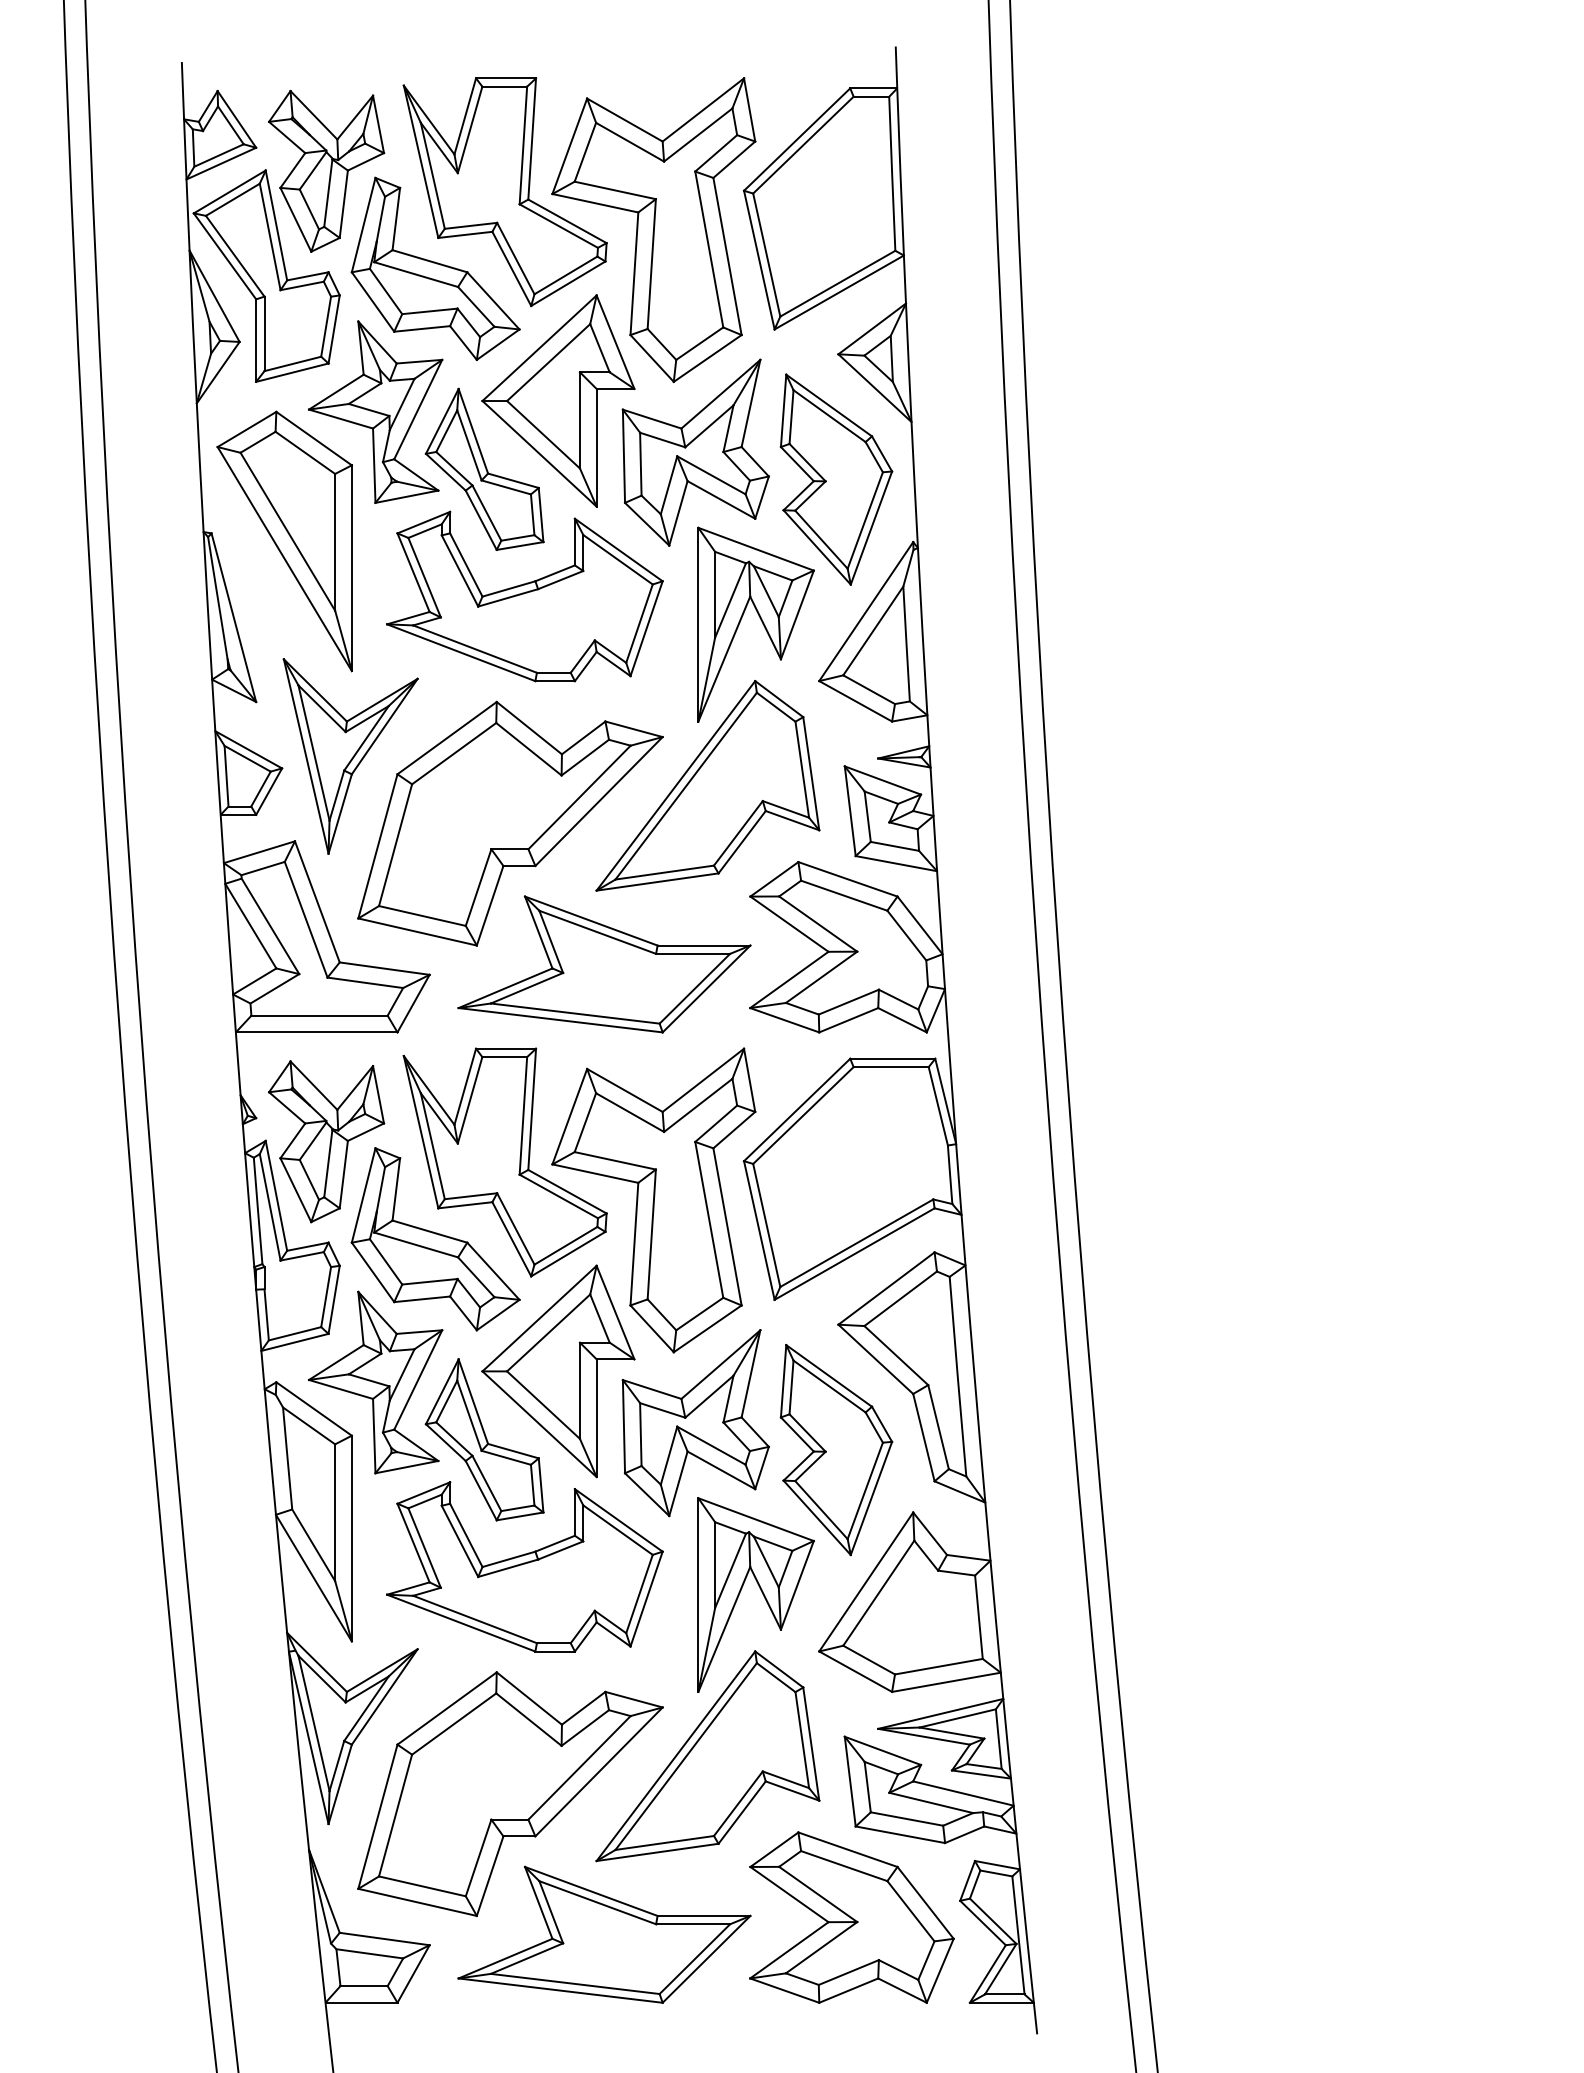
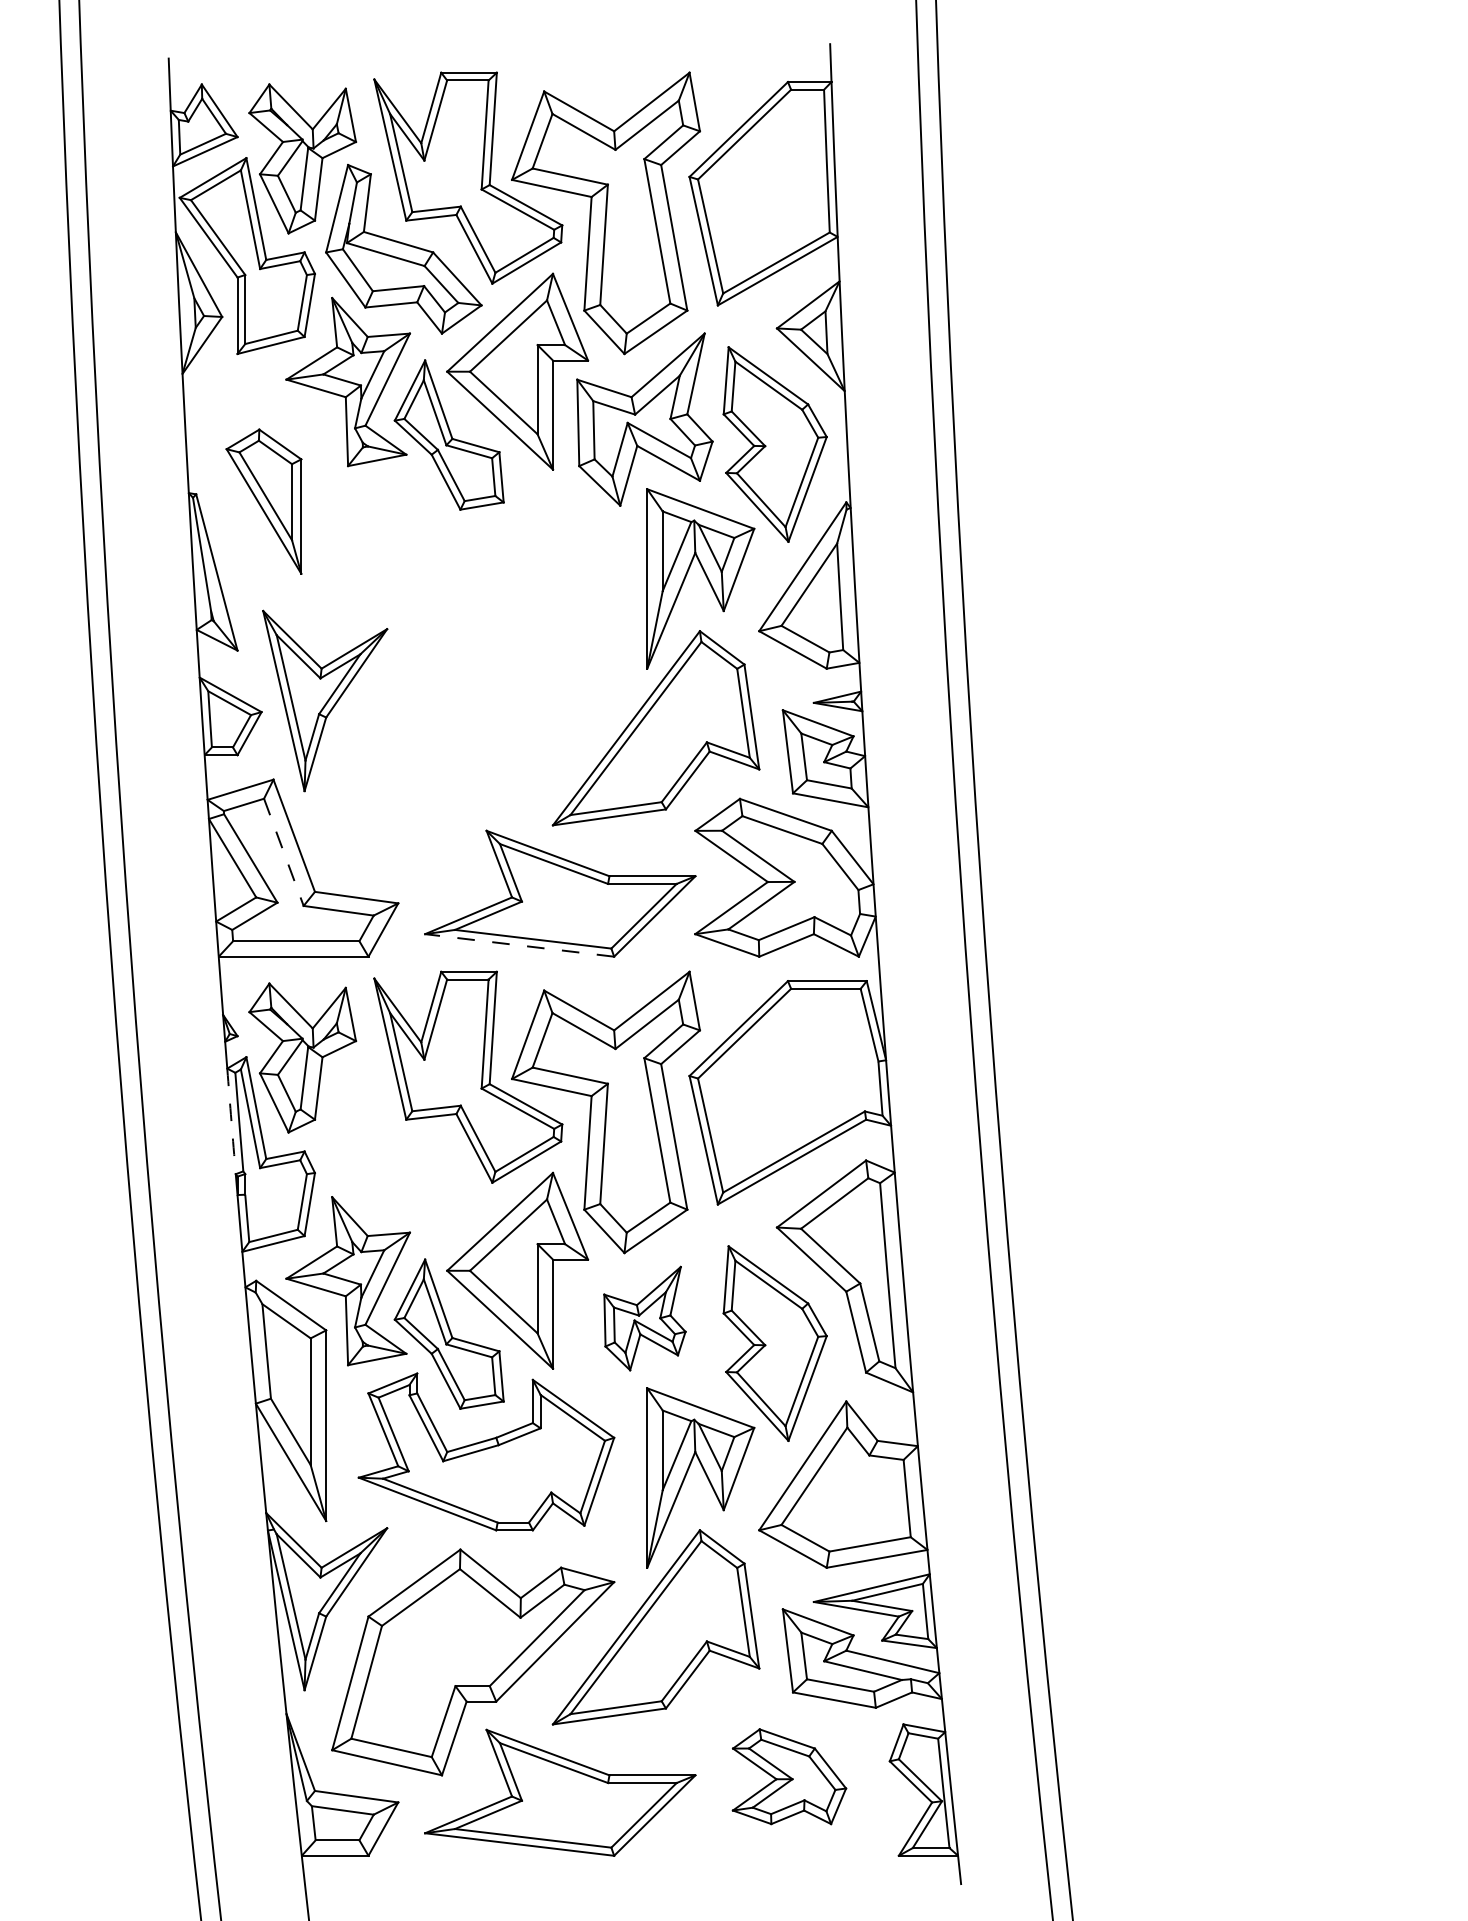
part: (284, 541) -> (263, 501), size x0.6
part: (524, 596) -> (486, 552), removed
part: (510, 823) -> (473, 763), removed
line: (306, 919) -> (284, 852), solid -> dashed
line: (560, 1020) -> (519, 945), solid -> dashed
arc: (249, 1210) -> (231, 1121), solid -> dashed
part: (435, 1239) -> (403, 1148), removed
part: (695, 1422) -> (644, 1318), size x0.6
part: (851, 1917) -> (789, 1776), size x0.6

